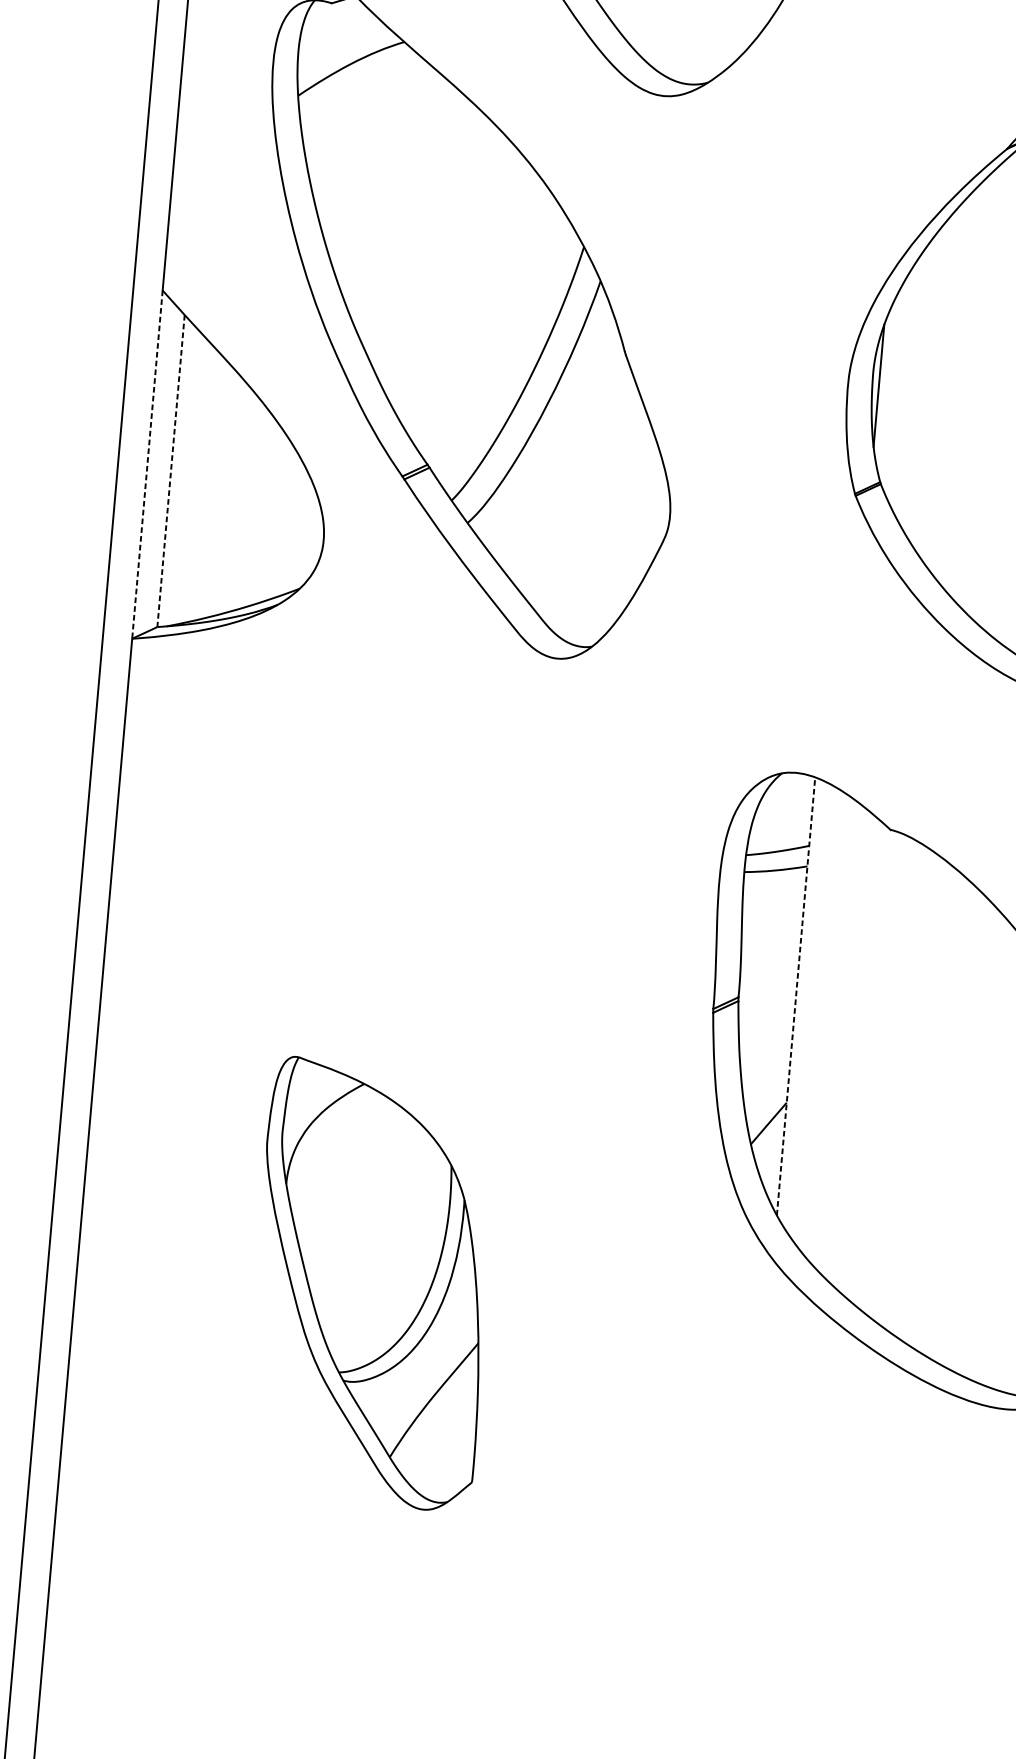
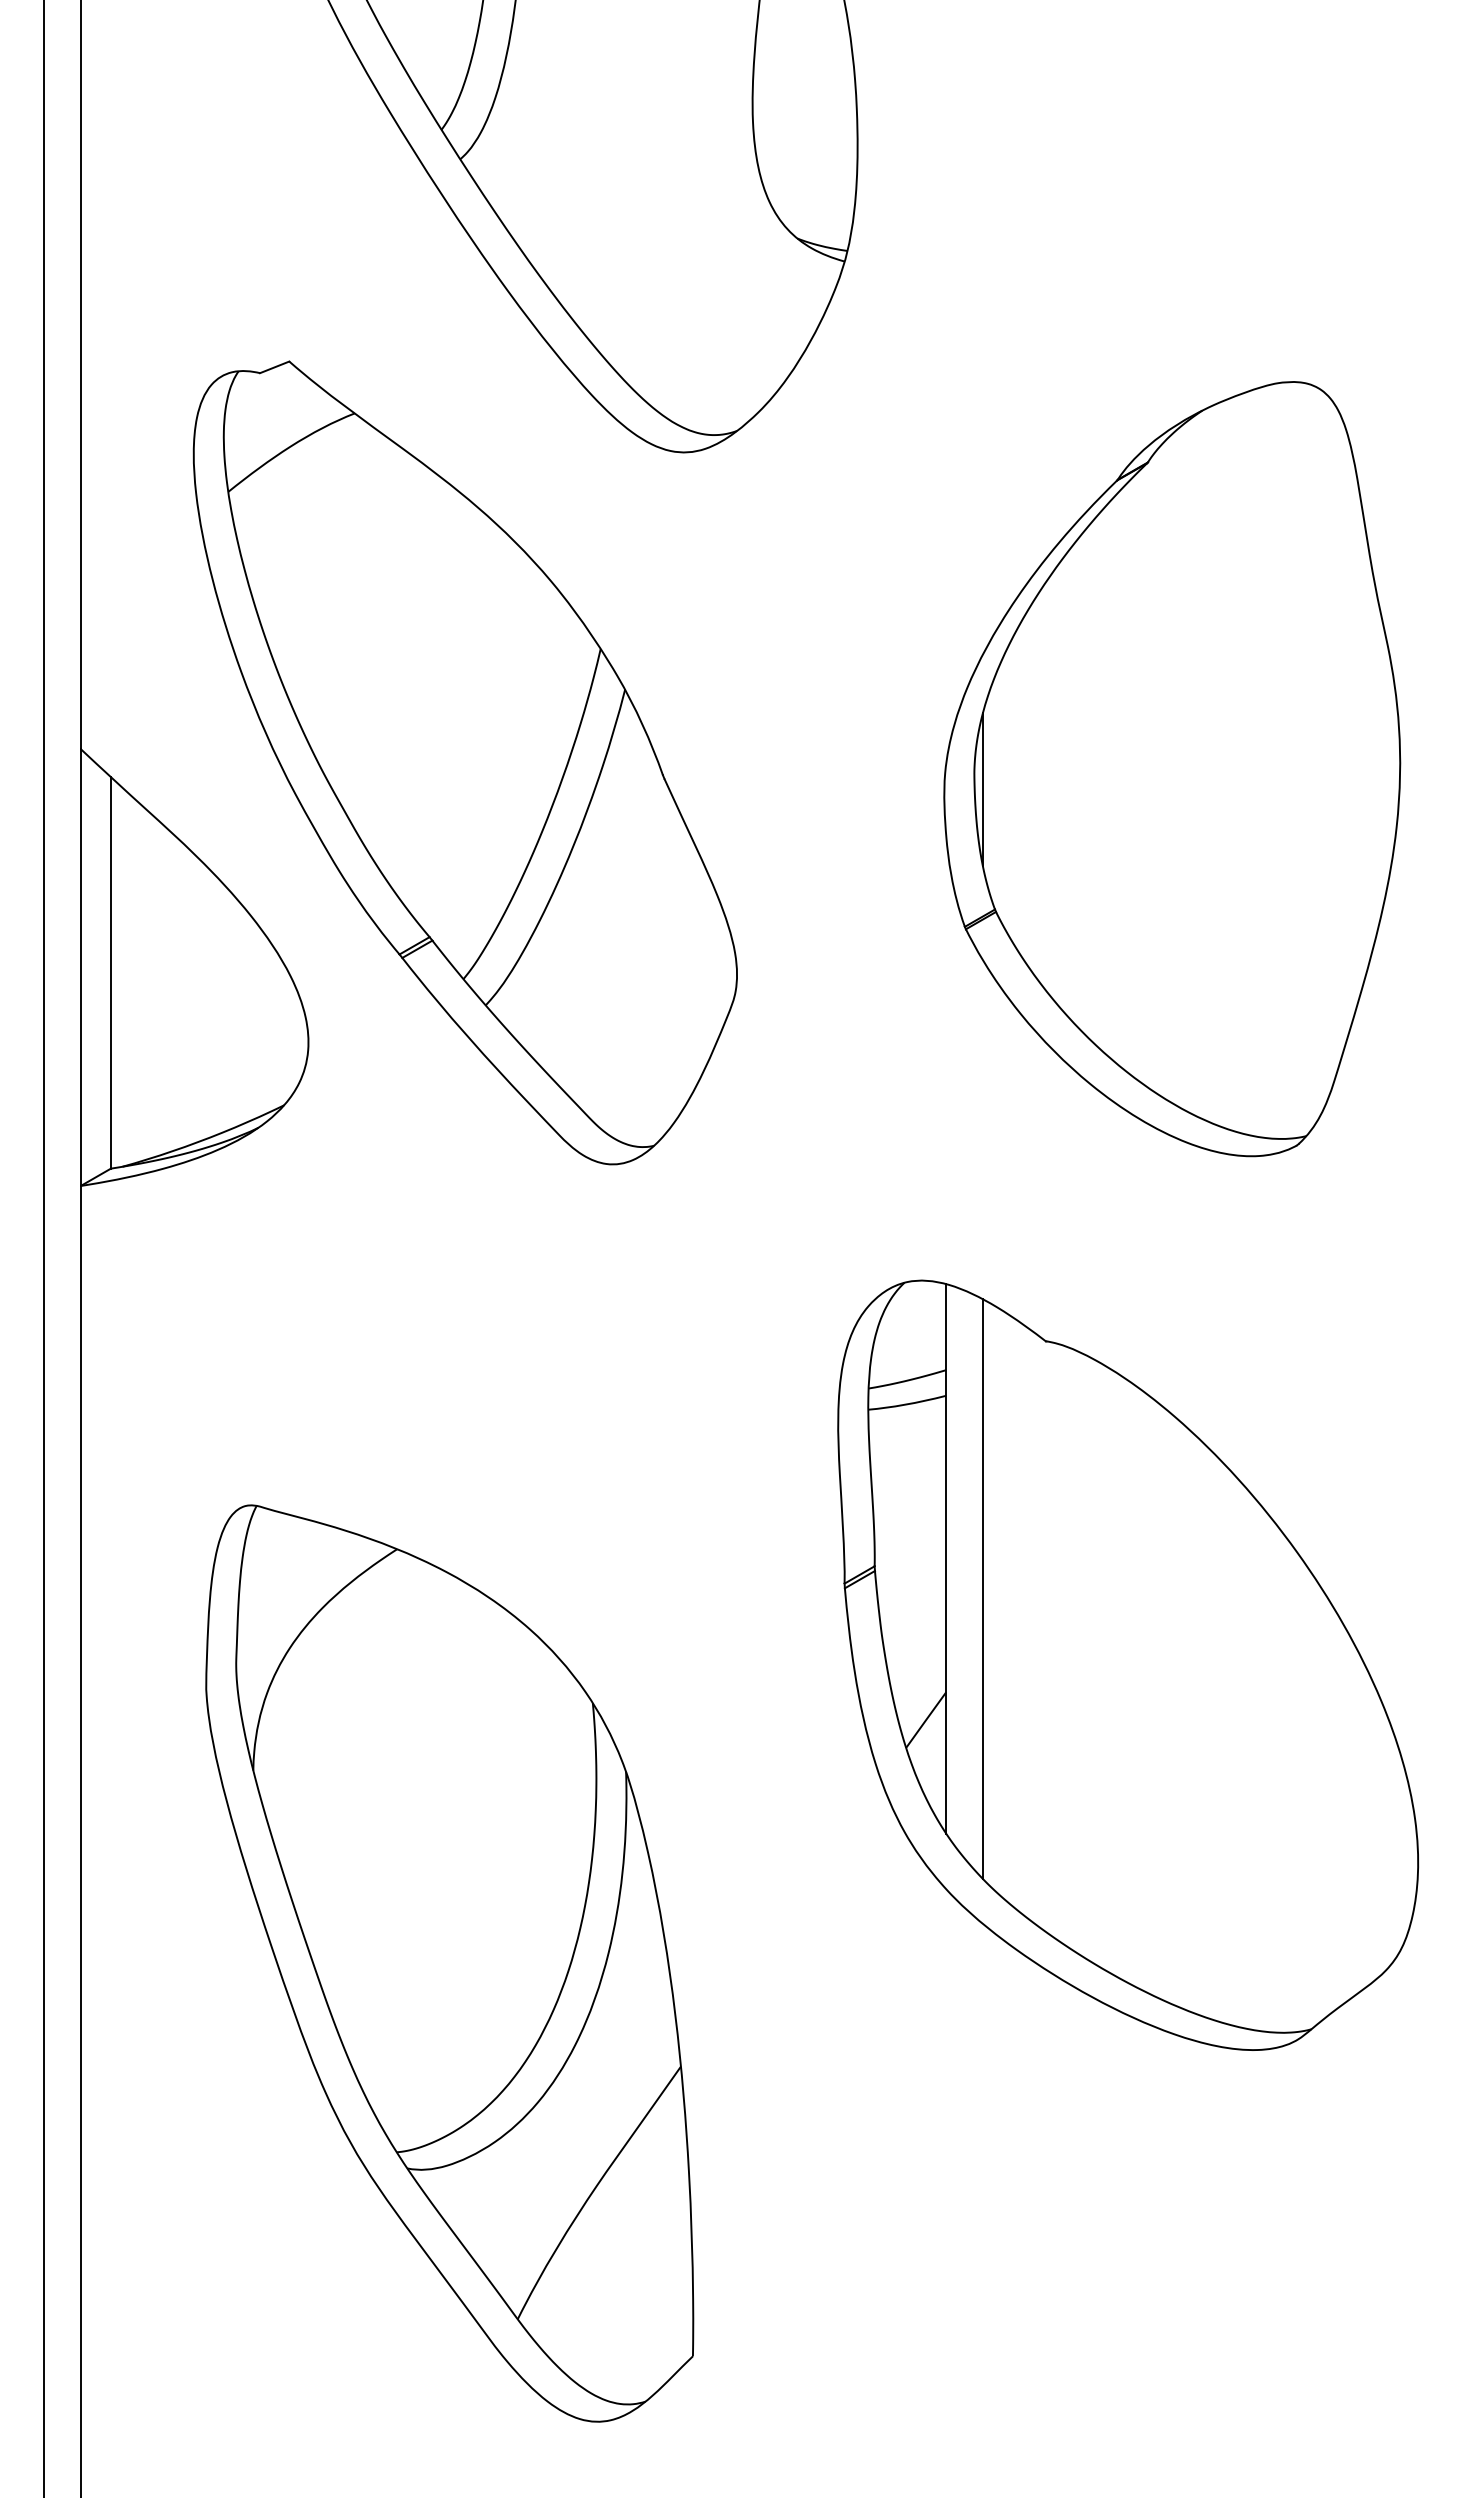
line: (147, 465) -> (80, 968), dashed -> solid
line: (170, 470) -> (110, 972), dashed -> solid
line: (796, 996) -> (946, 1558), dashed -> solid
line: (822, 1022) -> (982, 1588), added
part: (371, 1284) -> (449, 1963), size x1.67

